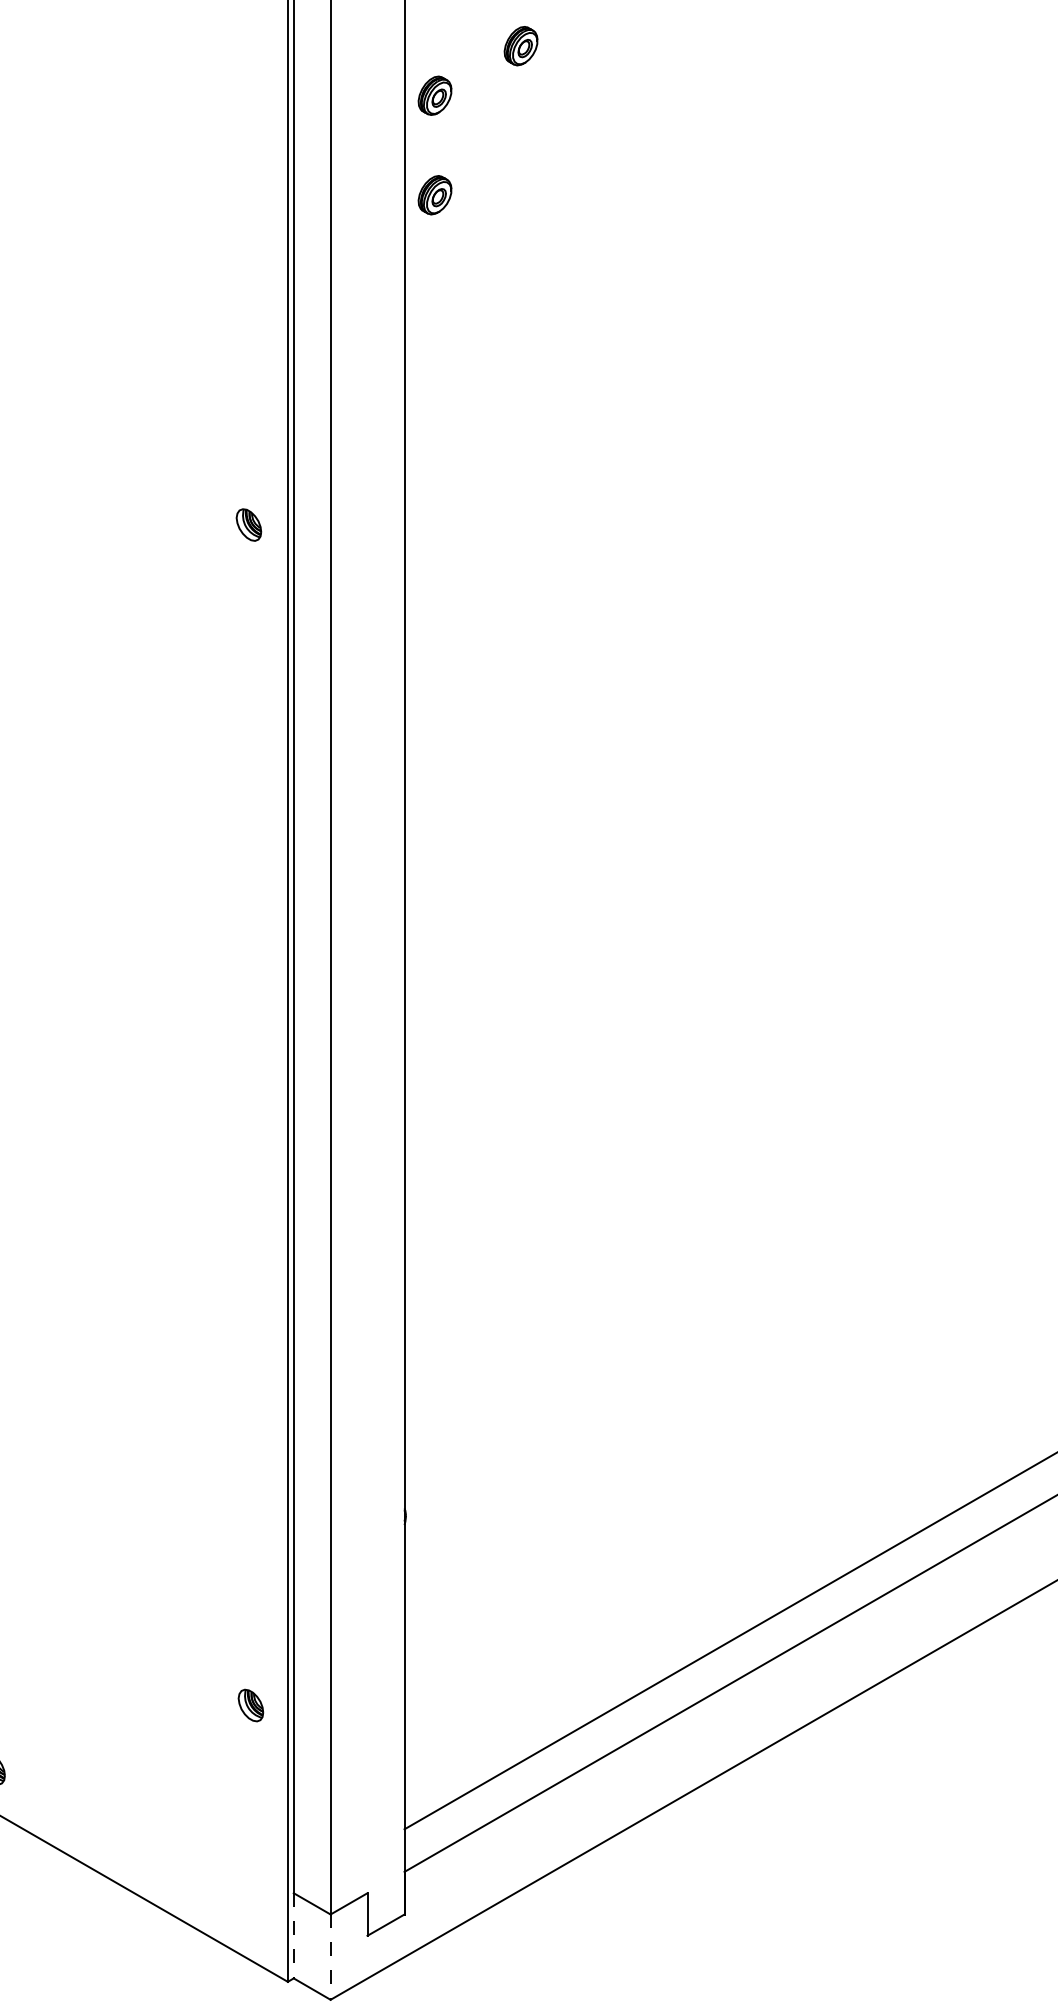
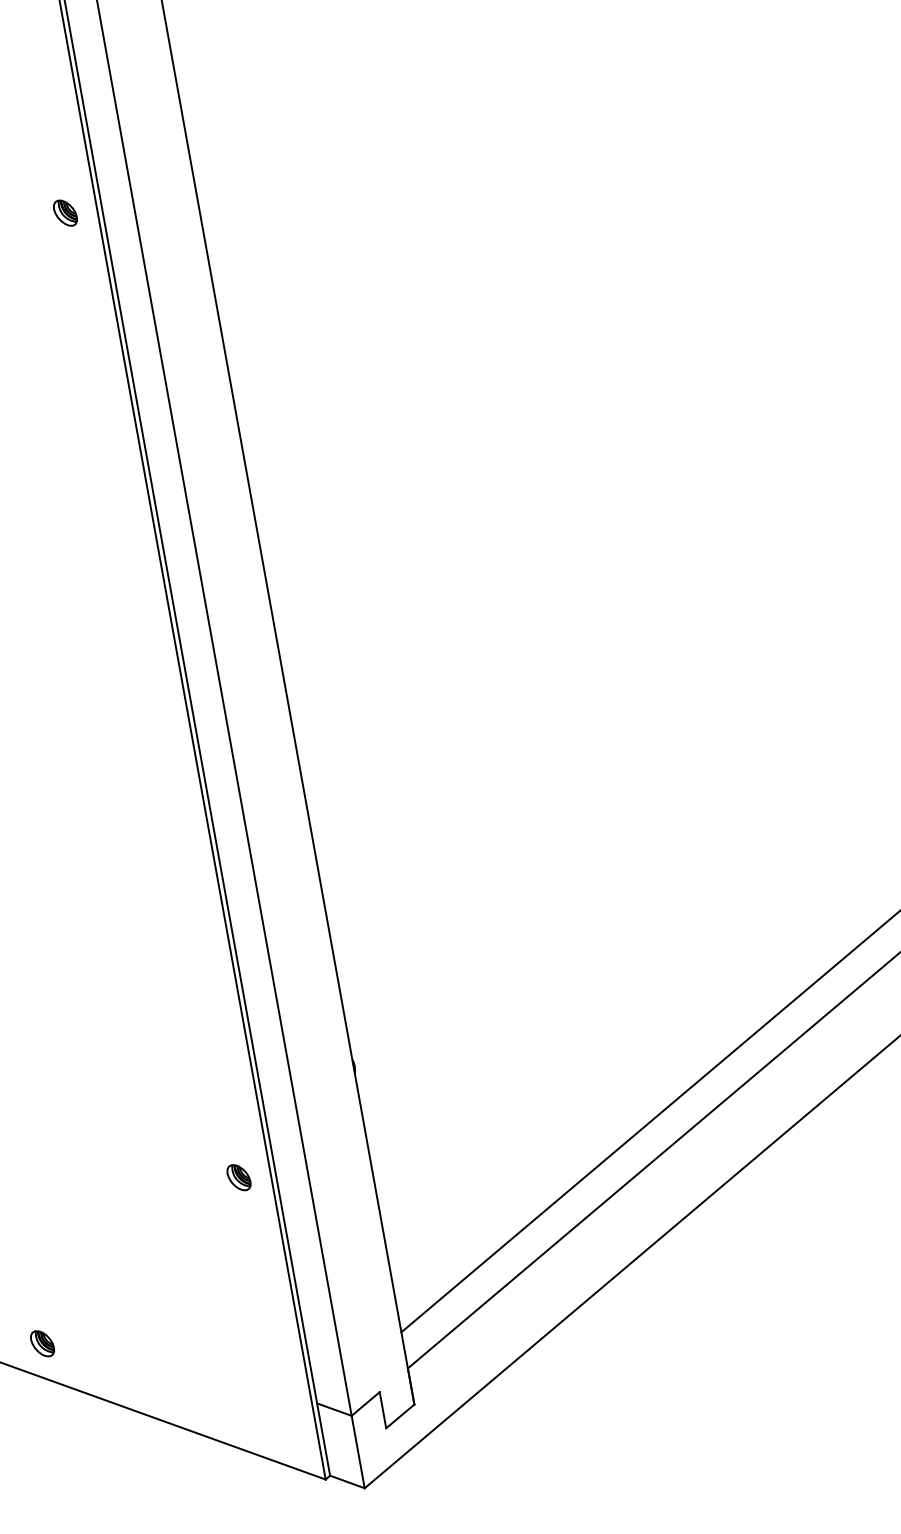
part: (248, 524) -> (65, 212), moved
part: (250, 1705) -> (238, 1177), moved
line: (293, 1935) -> (323, 1439), dashed -> solid
line: (330, 1957) -> (358, 1452), dashed -> solid

